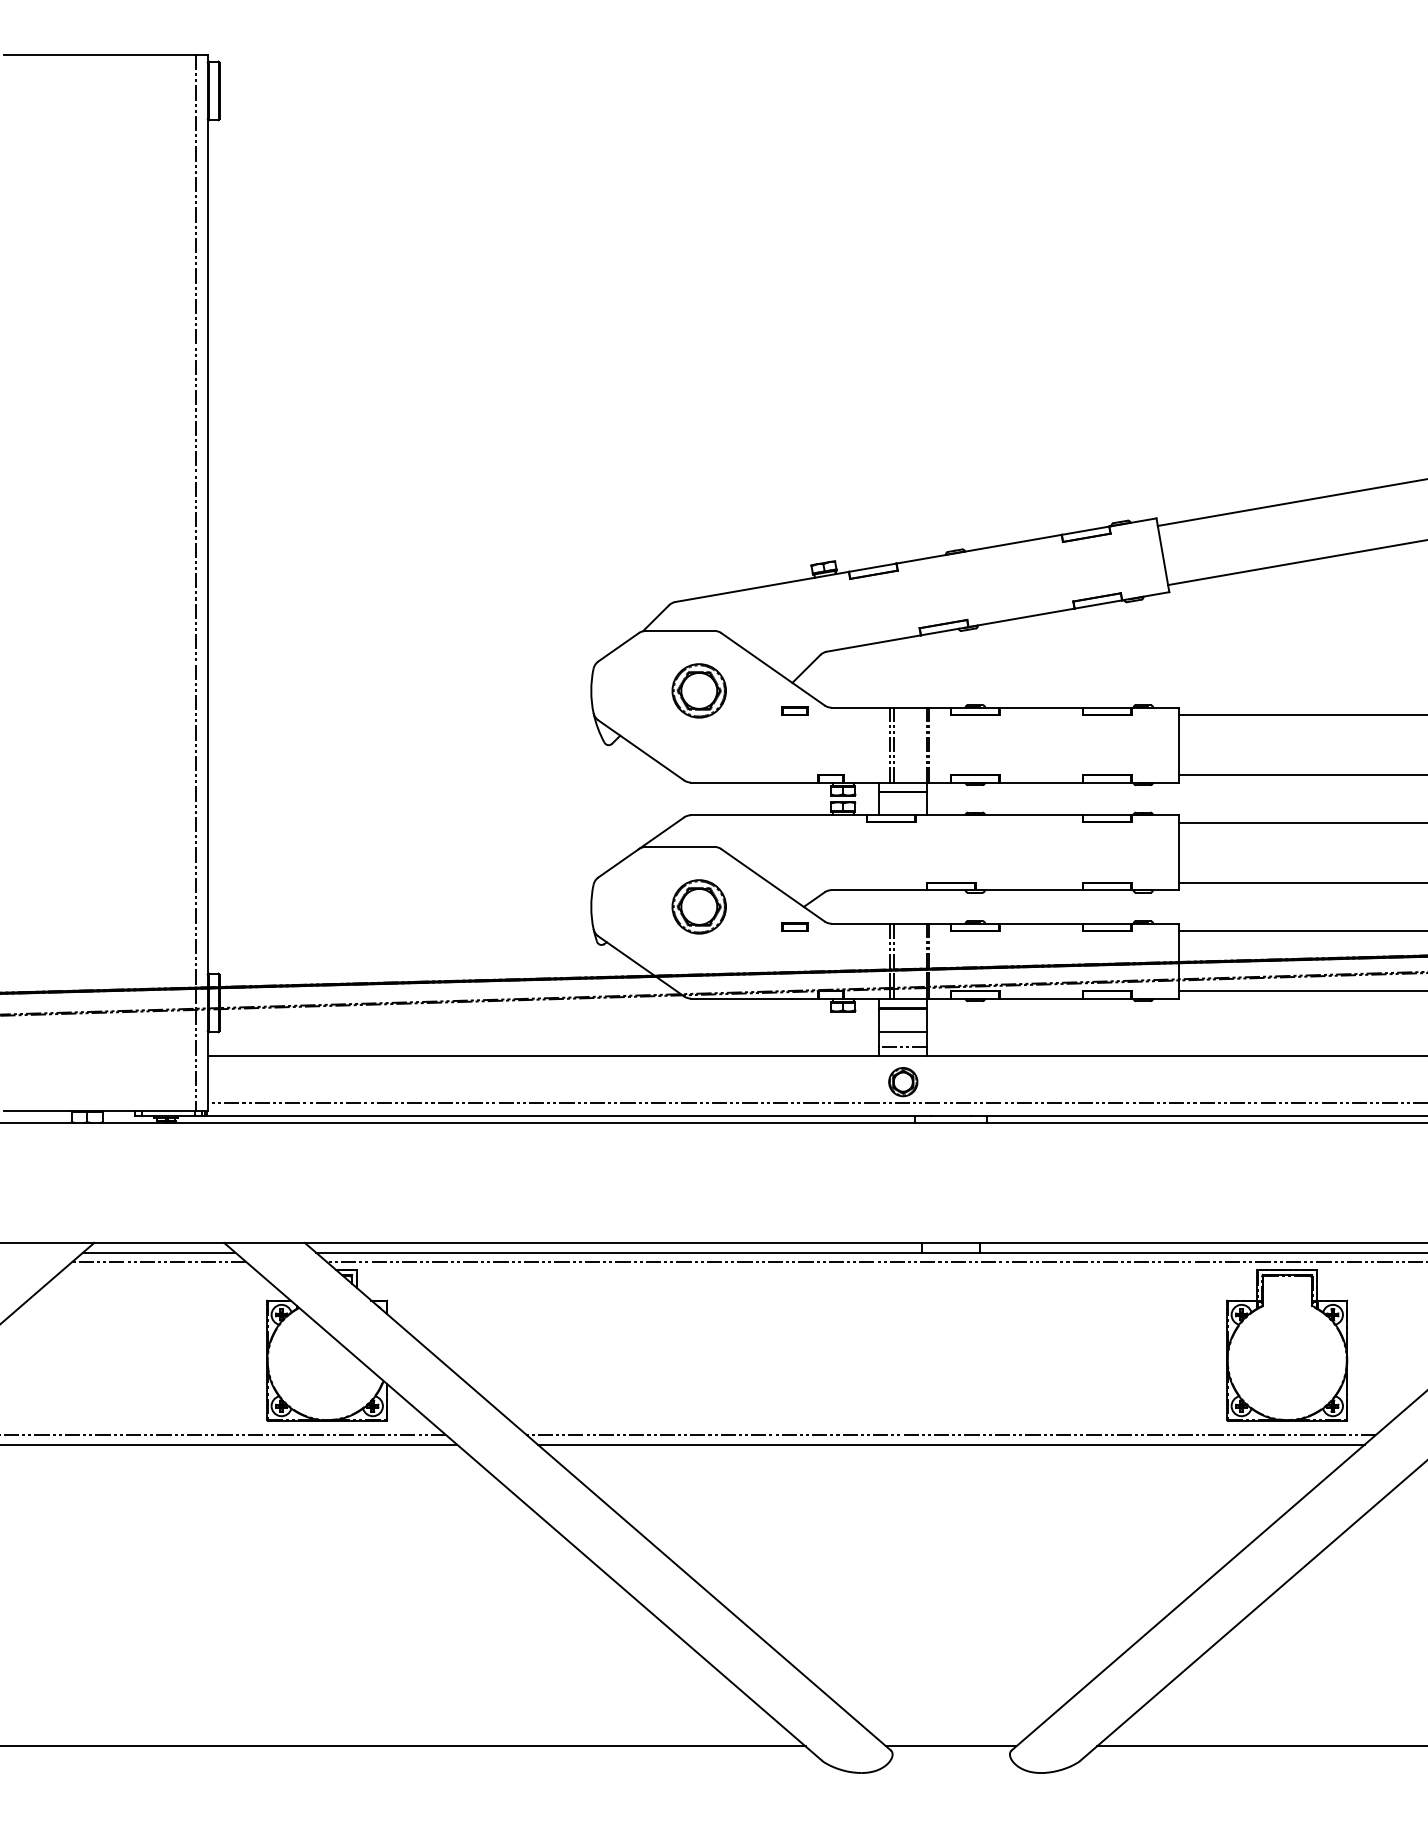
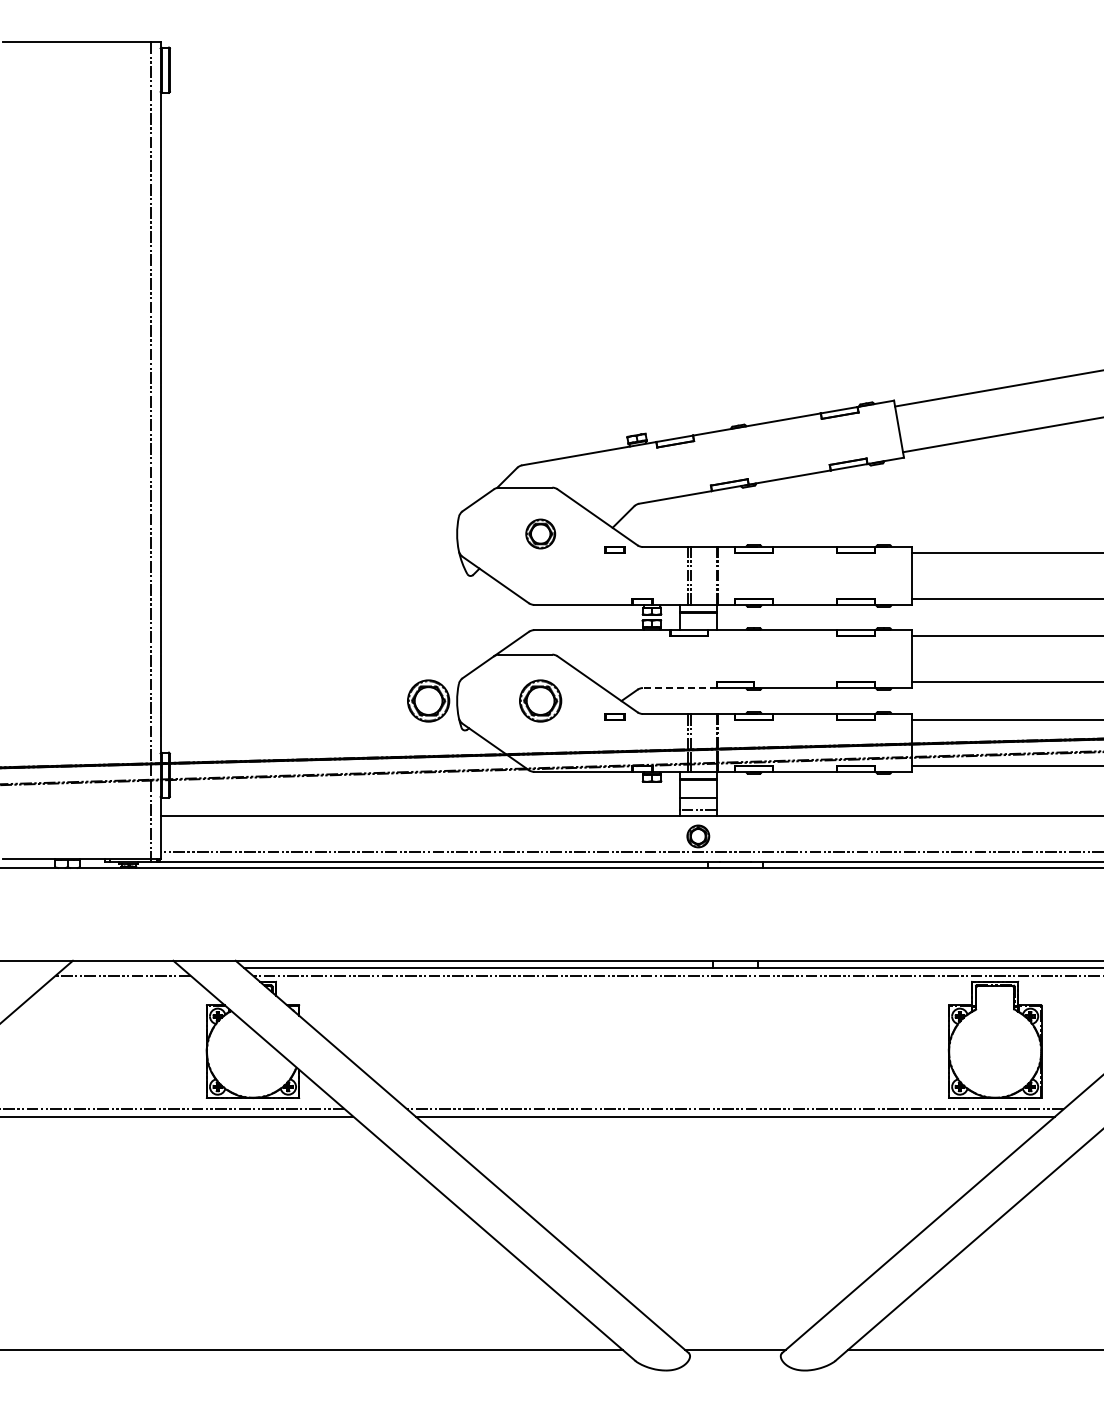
part: (699, 690) -> (540, 533), size x0.7
line: (878, 890) -> (679, 688), solid -> dashed
part: (554, 906) -> (428, 700), added
line: (158, 1252) -> (122, 968), removed

